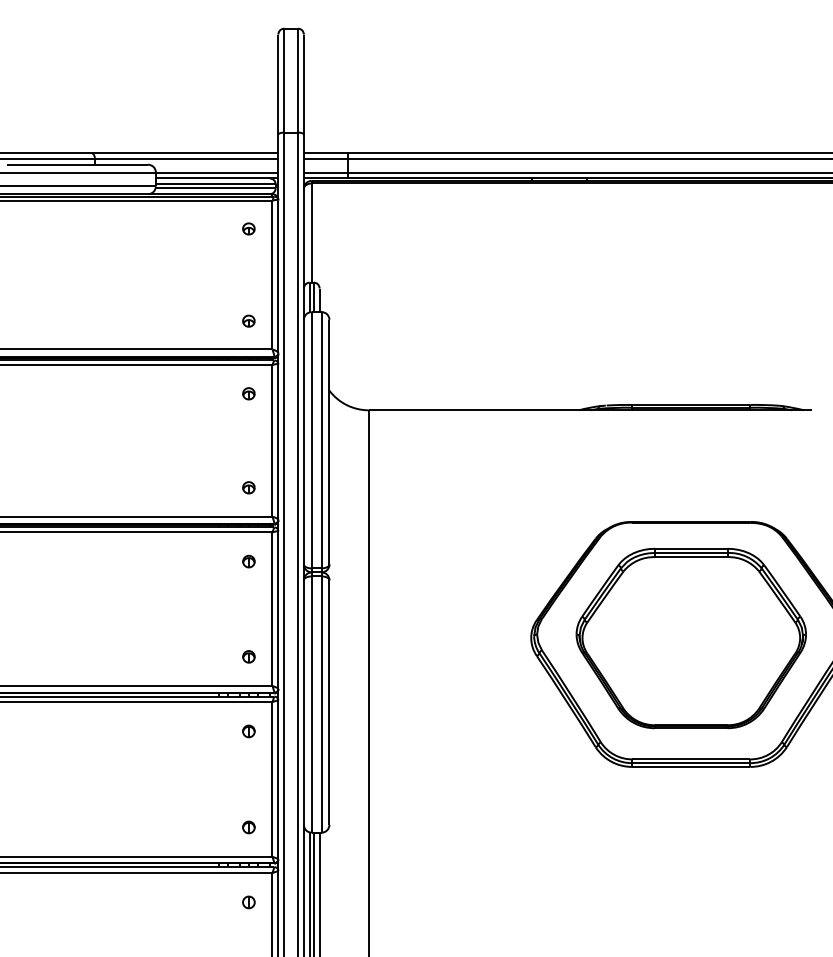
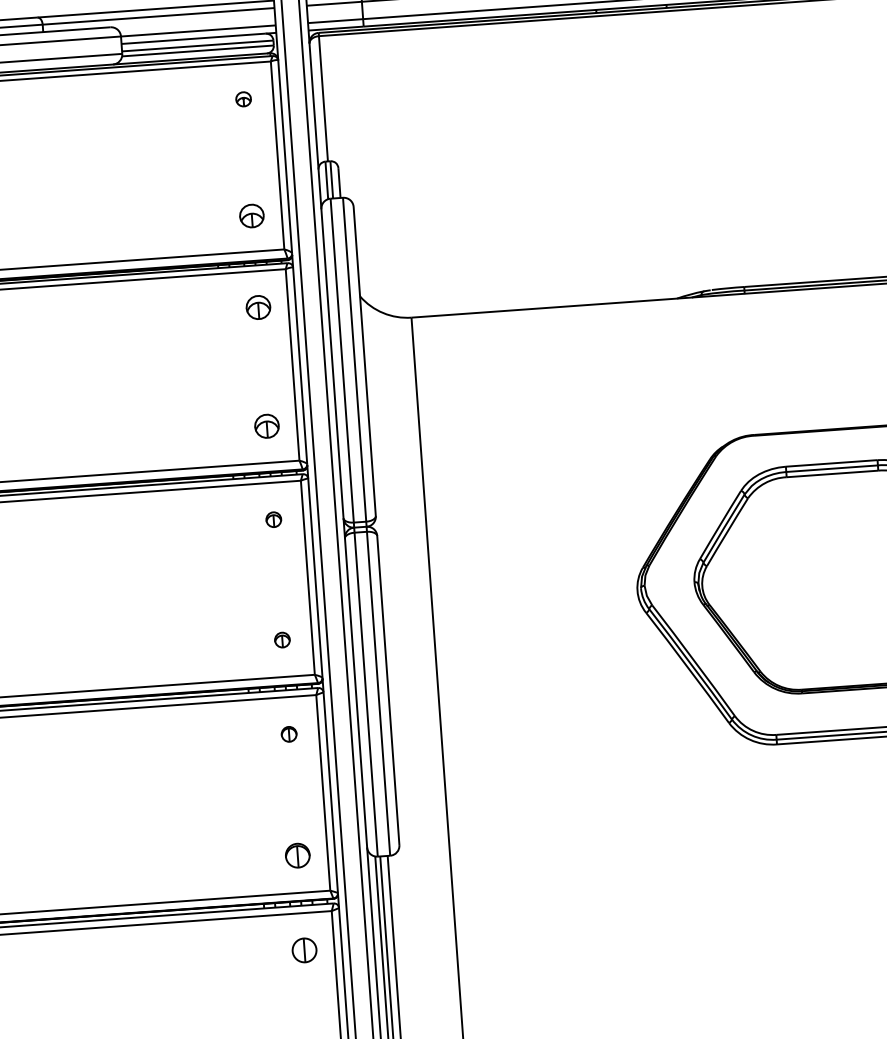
part: (248, 320) -> (251, 215), size x1.6
part: (248, 393) -> (258, 307), size x1.6
part: (248, 487) -> (266, 426), size x1.6
part: (248, 827) -> (297, 855), size x1.6
part: (248, 902) -> (304, 950), size x1.6

